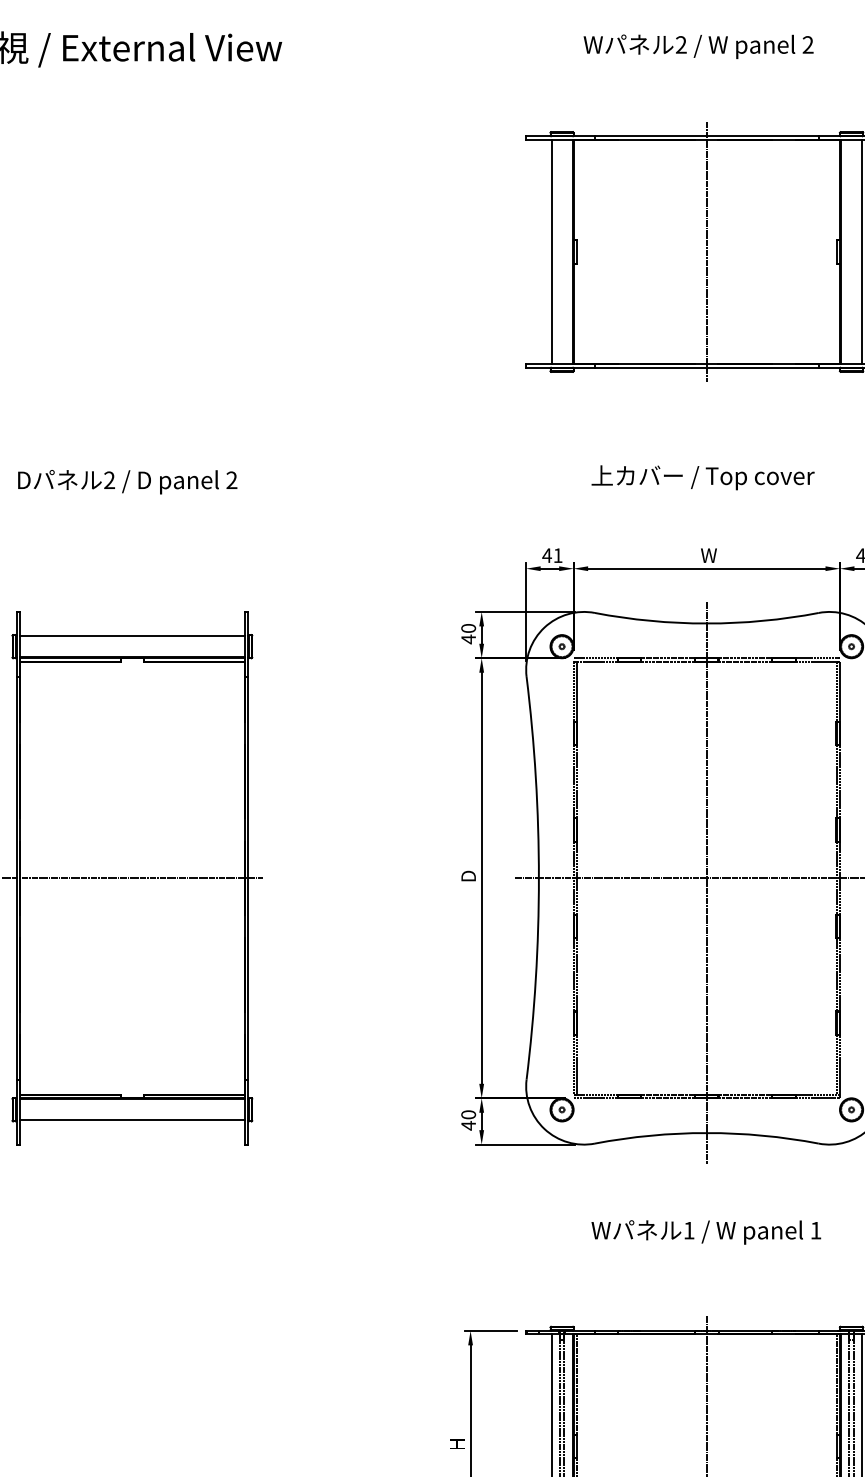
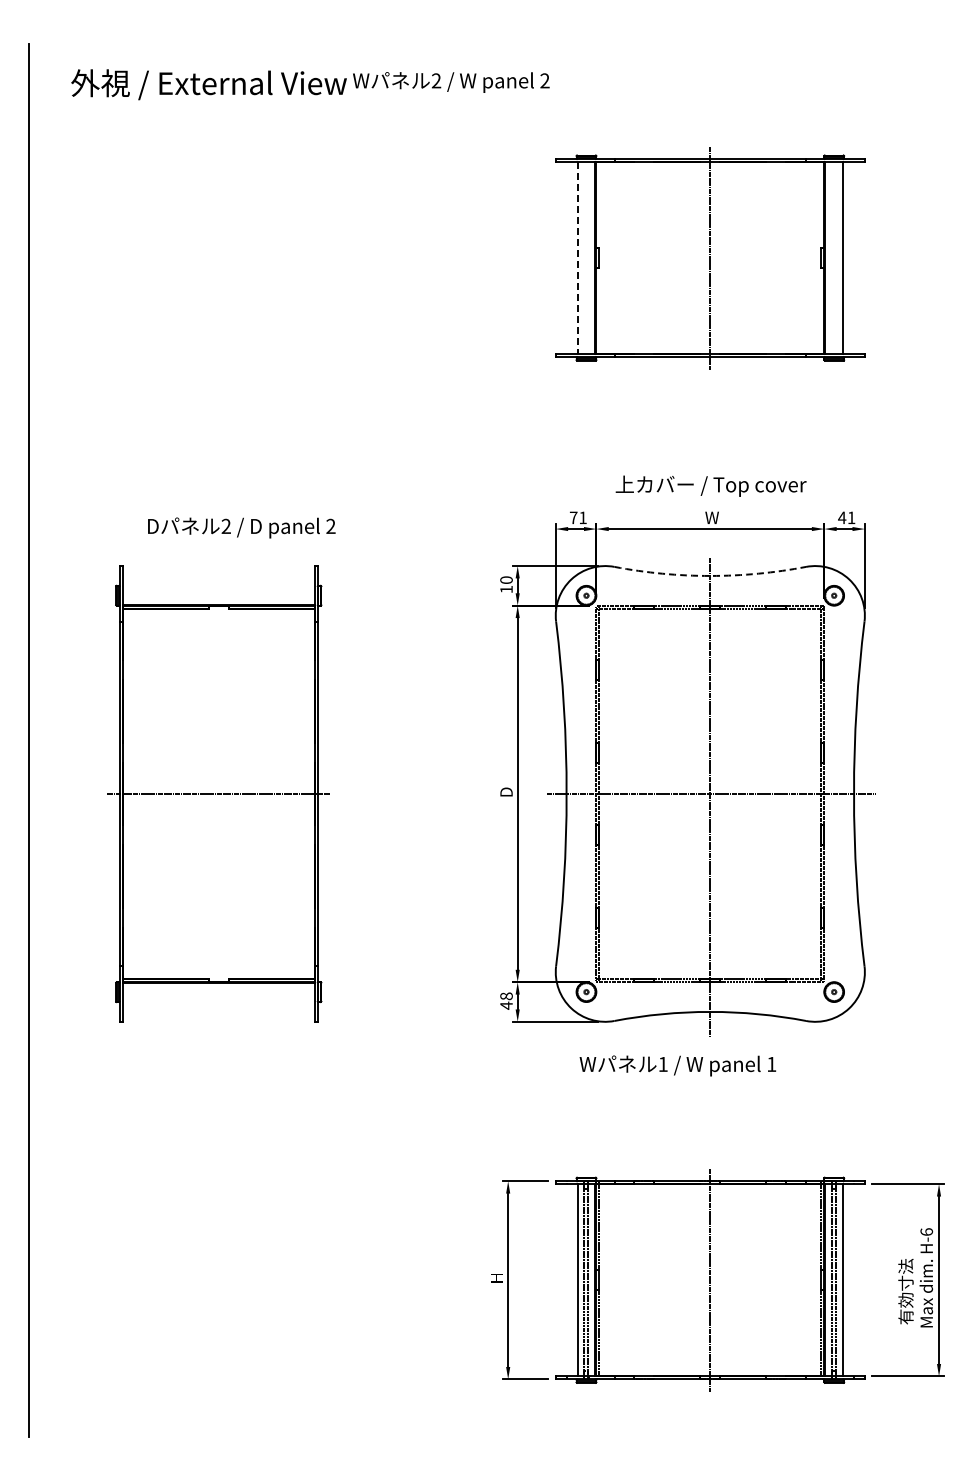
text: (698, 46) -> (451, 82), moved
line: (551, 252) -> (577, 258), solid -> dashed
text: (702, 476) -> (710, 485), moved
text: (127, 481) -> (241, 527), moved
text: (546, 555) -> (573, 517), 41 -> 71
arc: (707, 622) -> (710, 575), solid -> dashed
line: (132, 635) -> (218, 586), removed
text: (468, 639) -> (506, 589), 40 -> 10
text: (468, 1115) -> (506, 996), 40 -> 48
line: (132, 1120) -> (218, 1001), removed
text: (705, 1231) -> (677, 1065), moved

